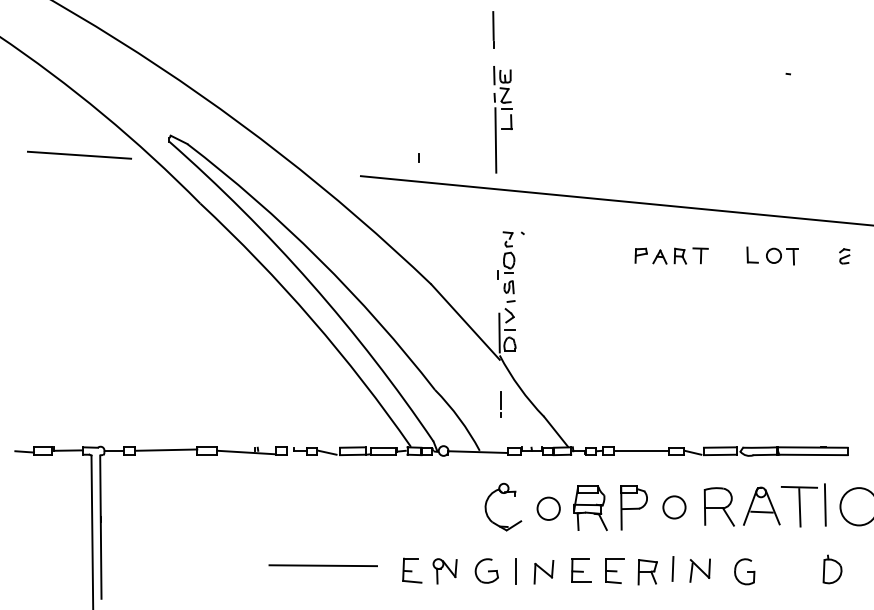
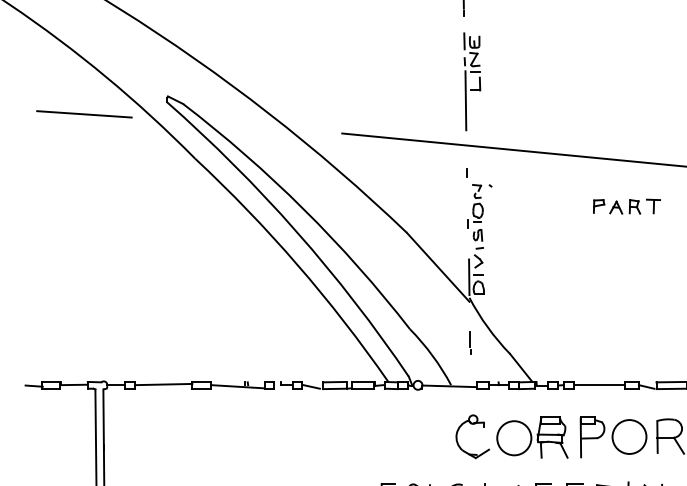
line: (418, 157) -> (466, 172), moved
circle: (674, 507) -> (629, 437), size x1.67
circle: (548, 508) -> (514, 437), size x1.67

